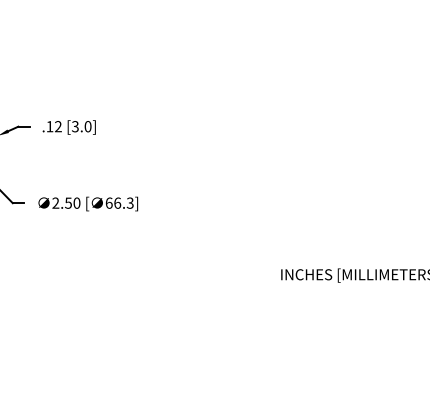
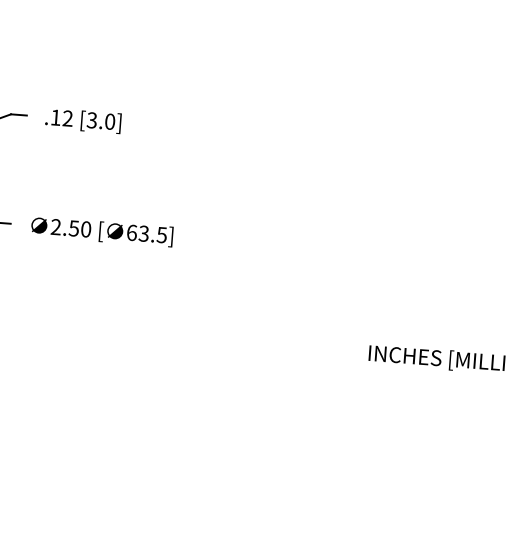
text: (123, 202) -> (152, 233), 66.3] -> 63.5]

